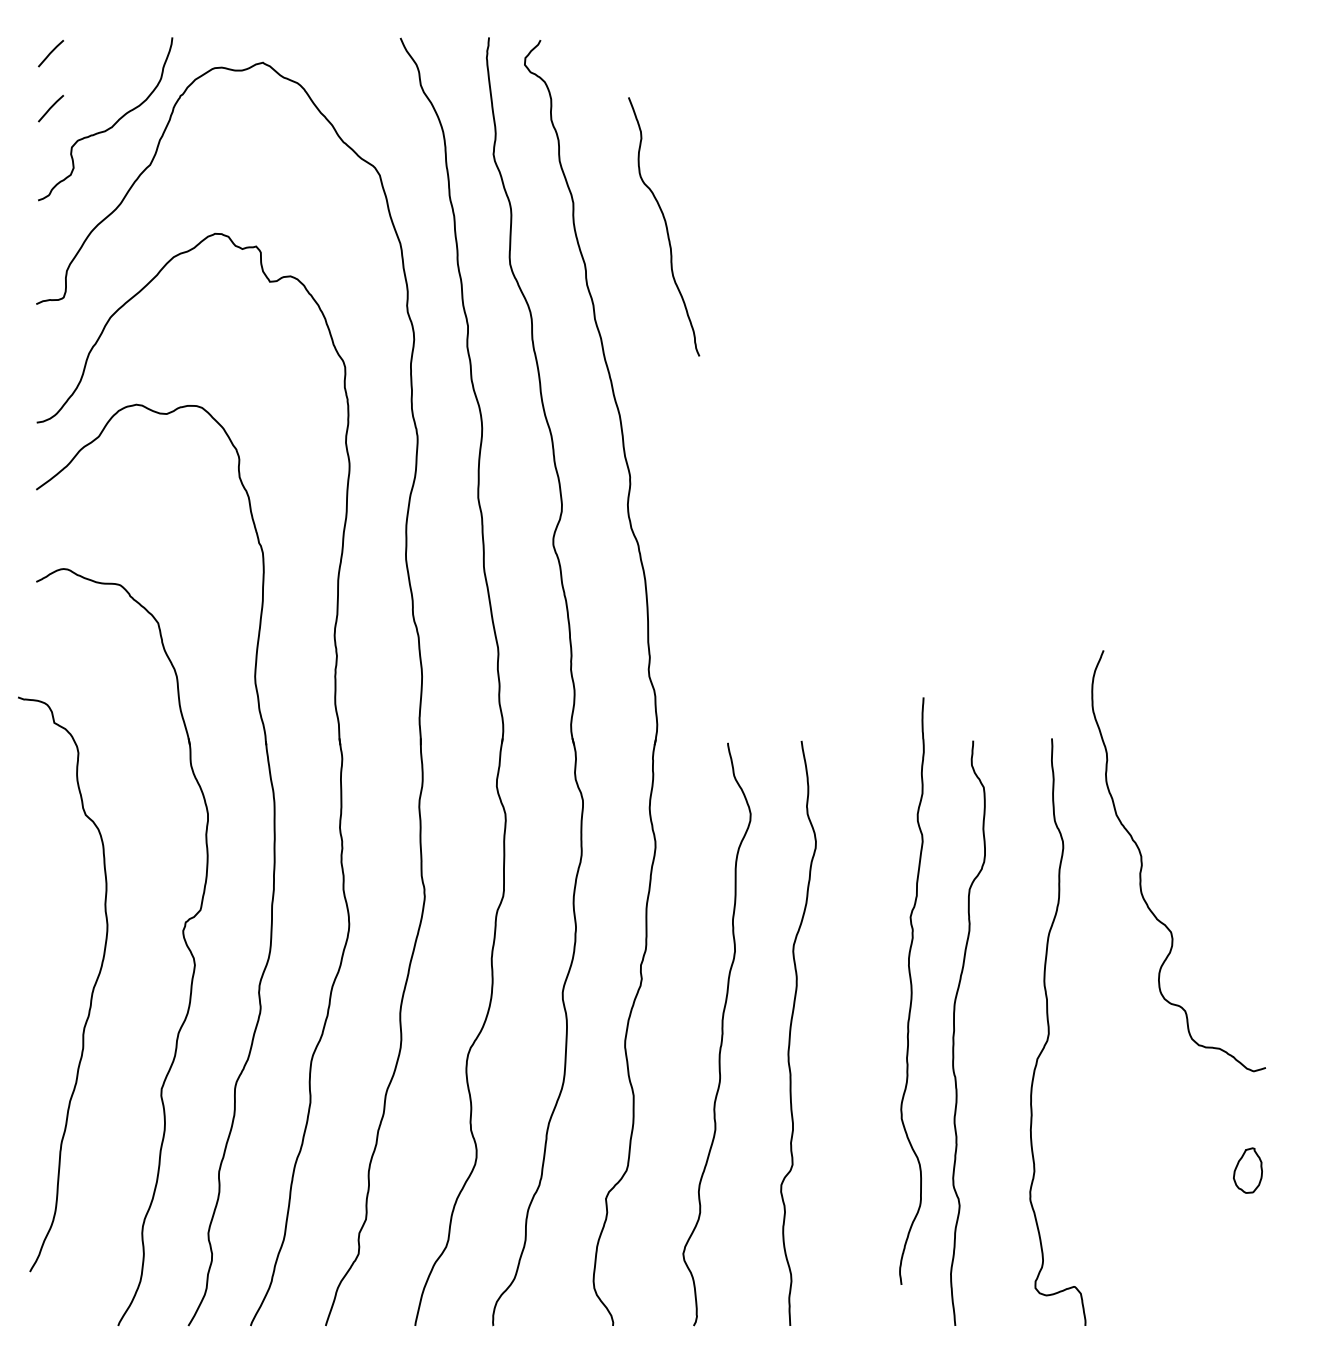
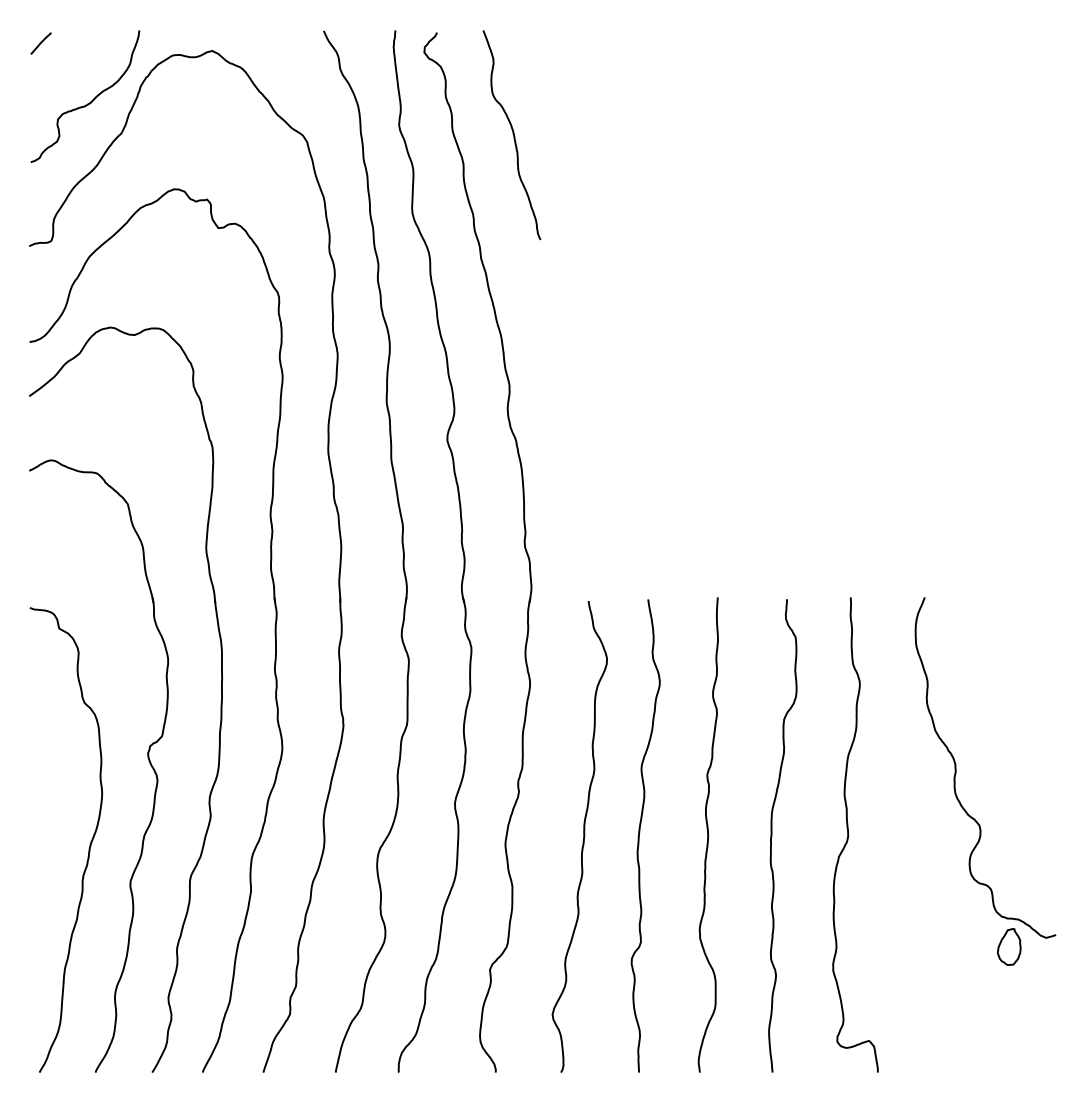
line: (50, 108) -> (40, 87), removed
curve: (665, 226) -> (513, 134), moved
curve: (1142, 861) -> (956, 768), moved
curve: (911, 990) -> (707, 834), moved
curve: (91, 992) -> (89, 846), moved

